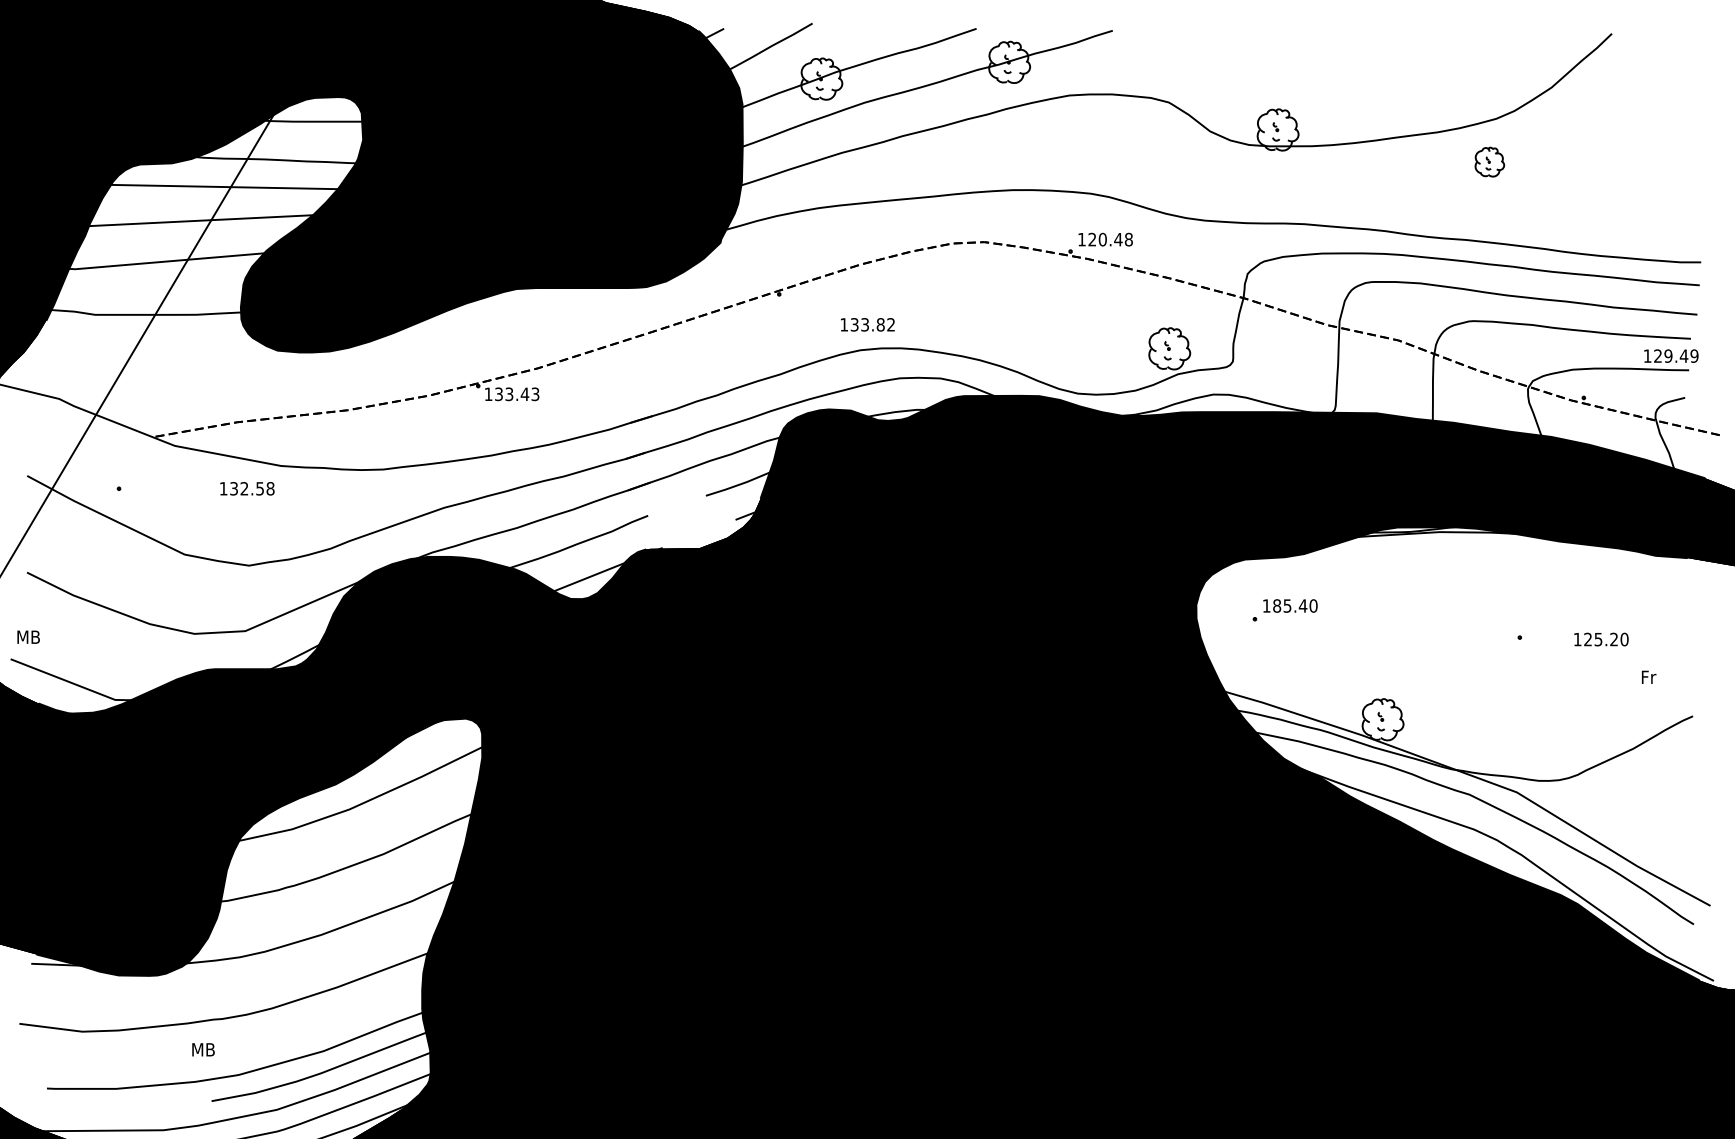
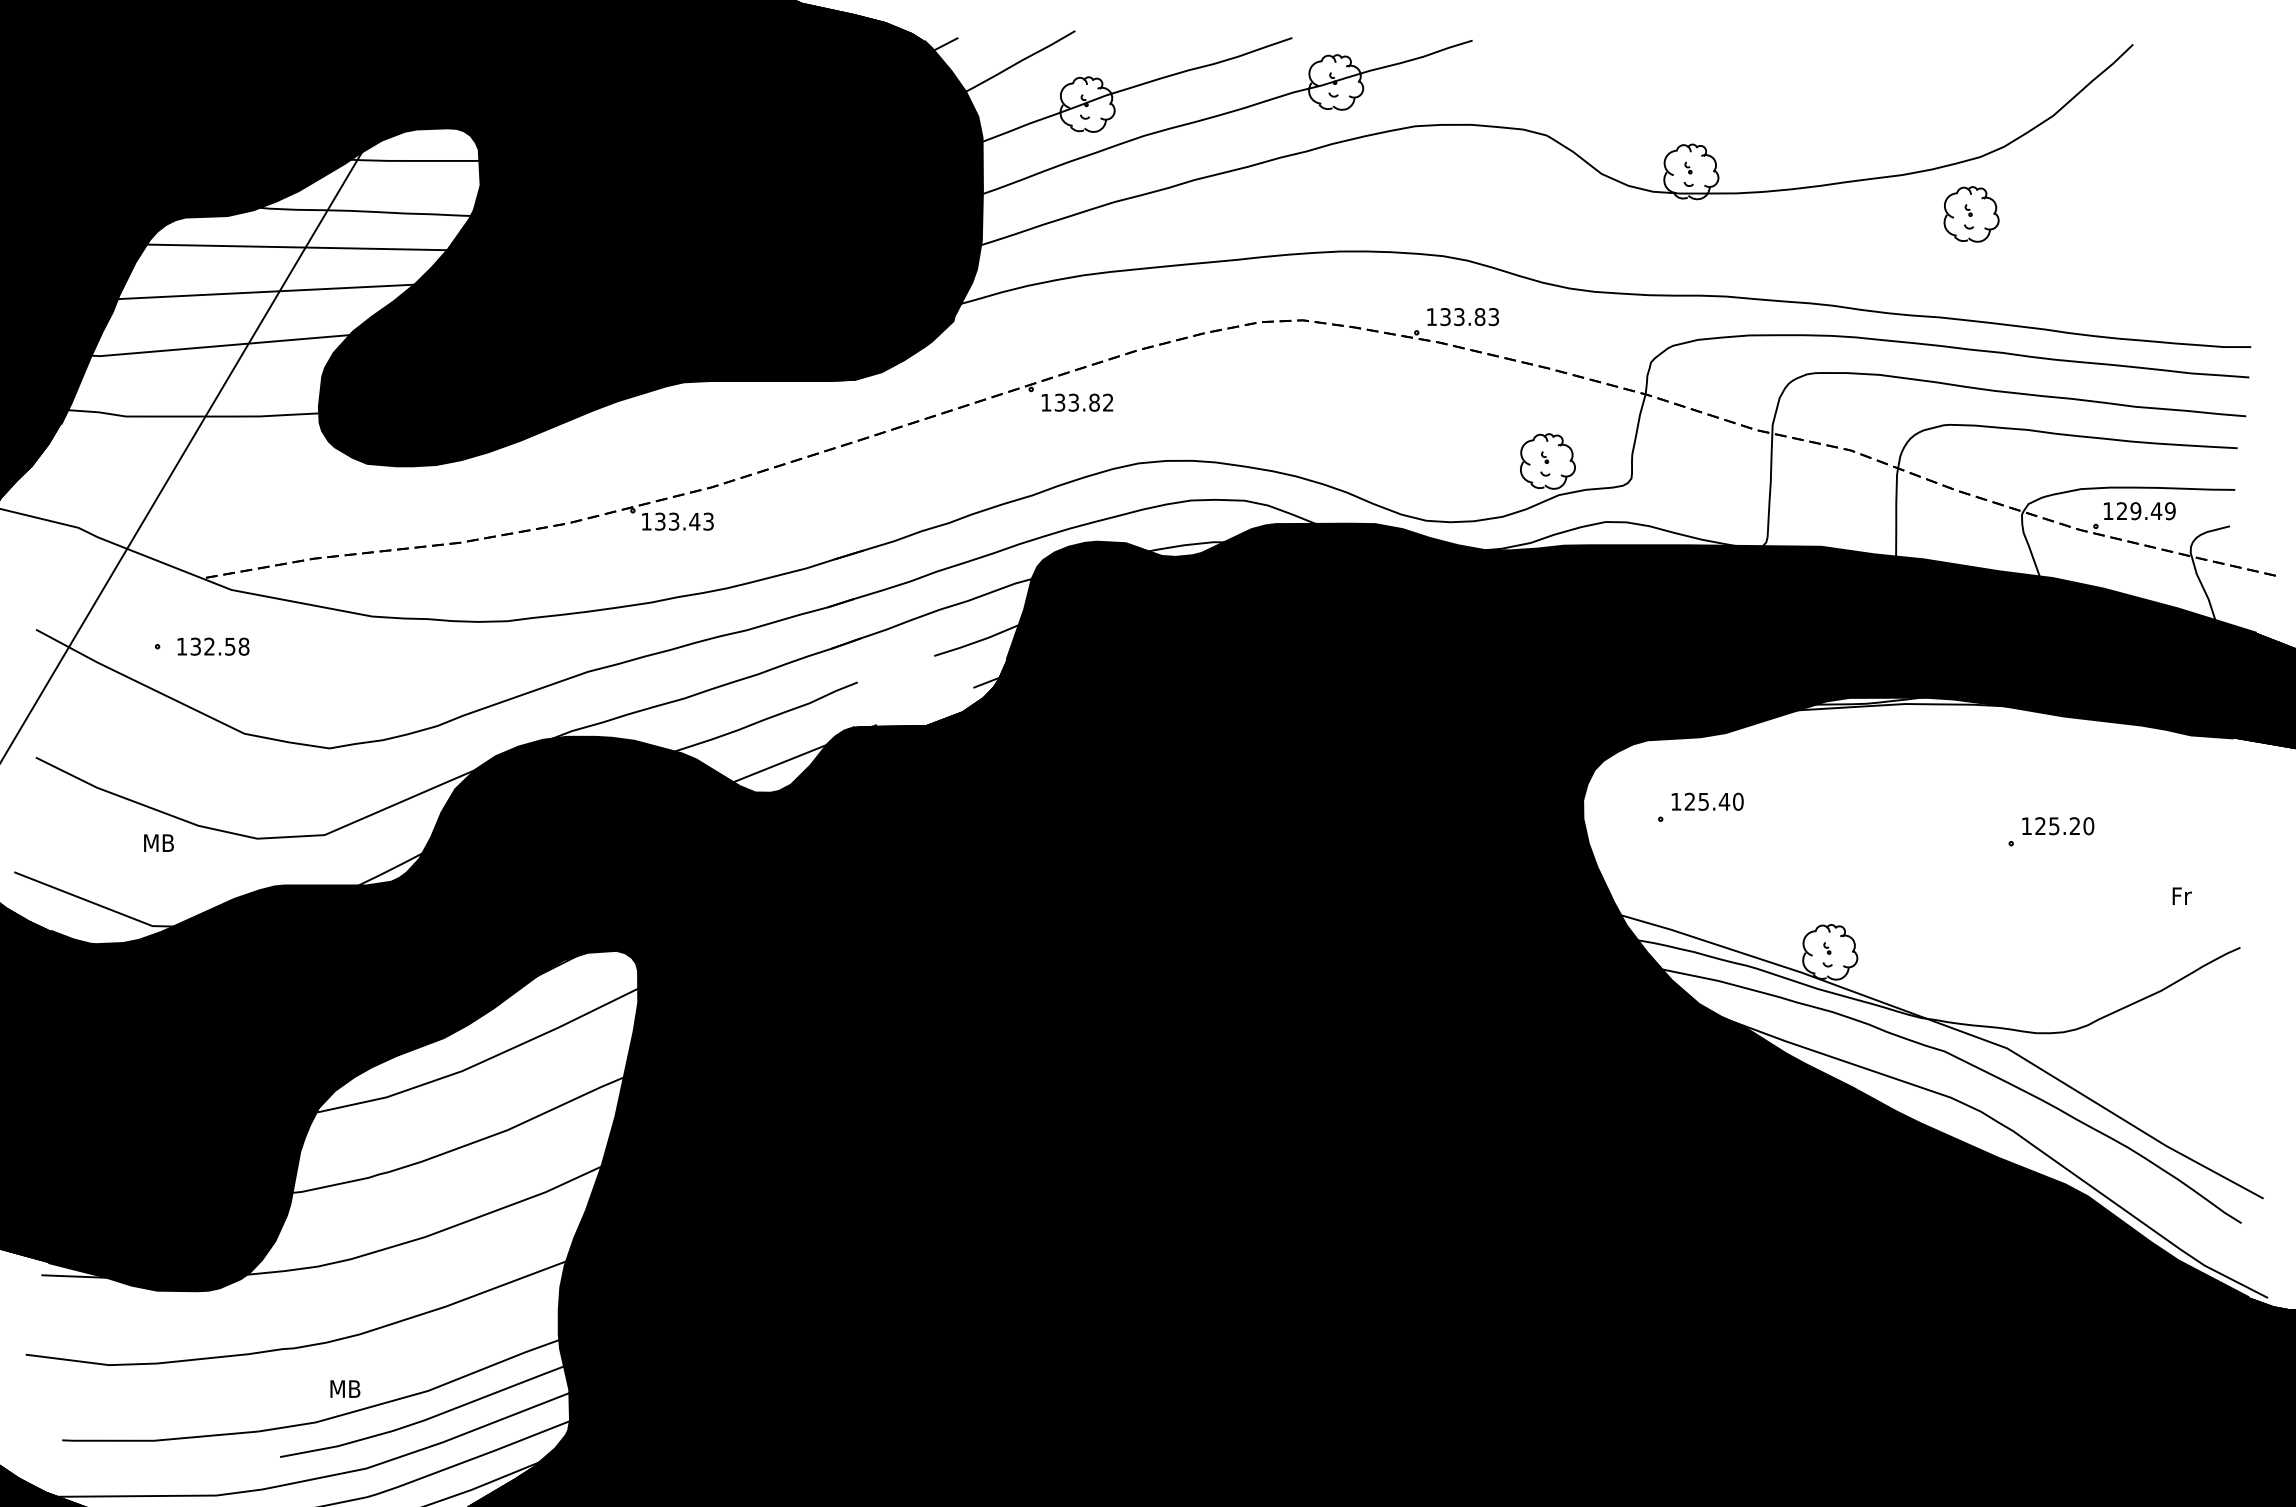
part: (1489, 162) -> (1971, 214), size x1.43
text: (1110, 240) -> (1469, 317), 120.48 -> 133.83
text: (867, 324) -> (1077, 402), moved
text: (1671, 356) -> (2139, 511), moved
text: (247, 488) -> (213, 646), moved
text: (1276, 605) -> (1689, 801), 185.40 -> 125.40
text: (28, 636) -> (158, 842), moved
text: (1601, 639) -> (2058, 826), moved
text: (203, 1049) -> (345, 1388), moved

